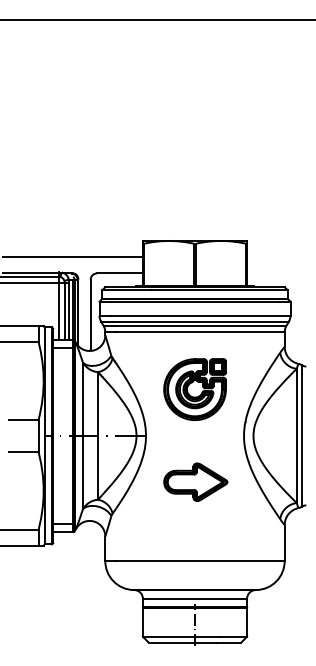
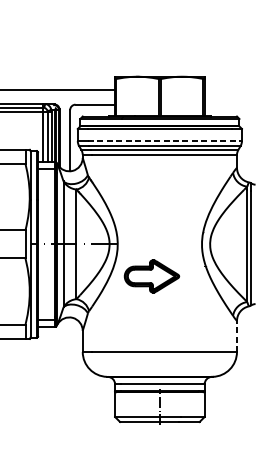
line: (200, 315) -> (164, 140), solid -> dashed
part: (194, 389) -> (159, 204), removed
part: (195, 481) -> (151, 275), moved
line: (284, 542) -> (236, 335), solid -> dashed

